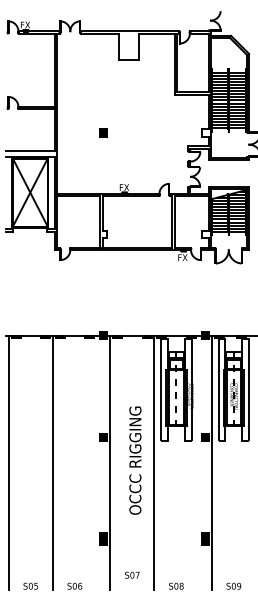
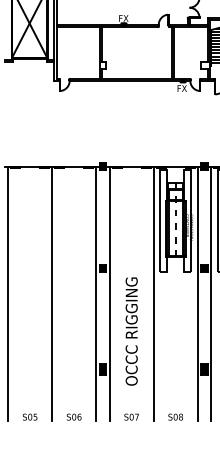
text: (135, 460) -> (131, 331), moved
line: (96, 462) -> (95, 293), added
line: (198, 462) -> (197, 293), added
text: (132, 574) -> (131, 416), moved

